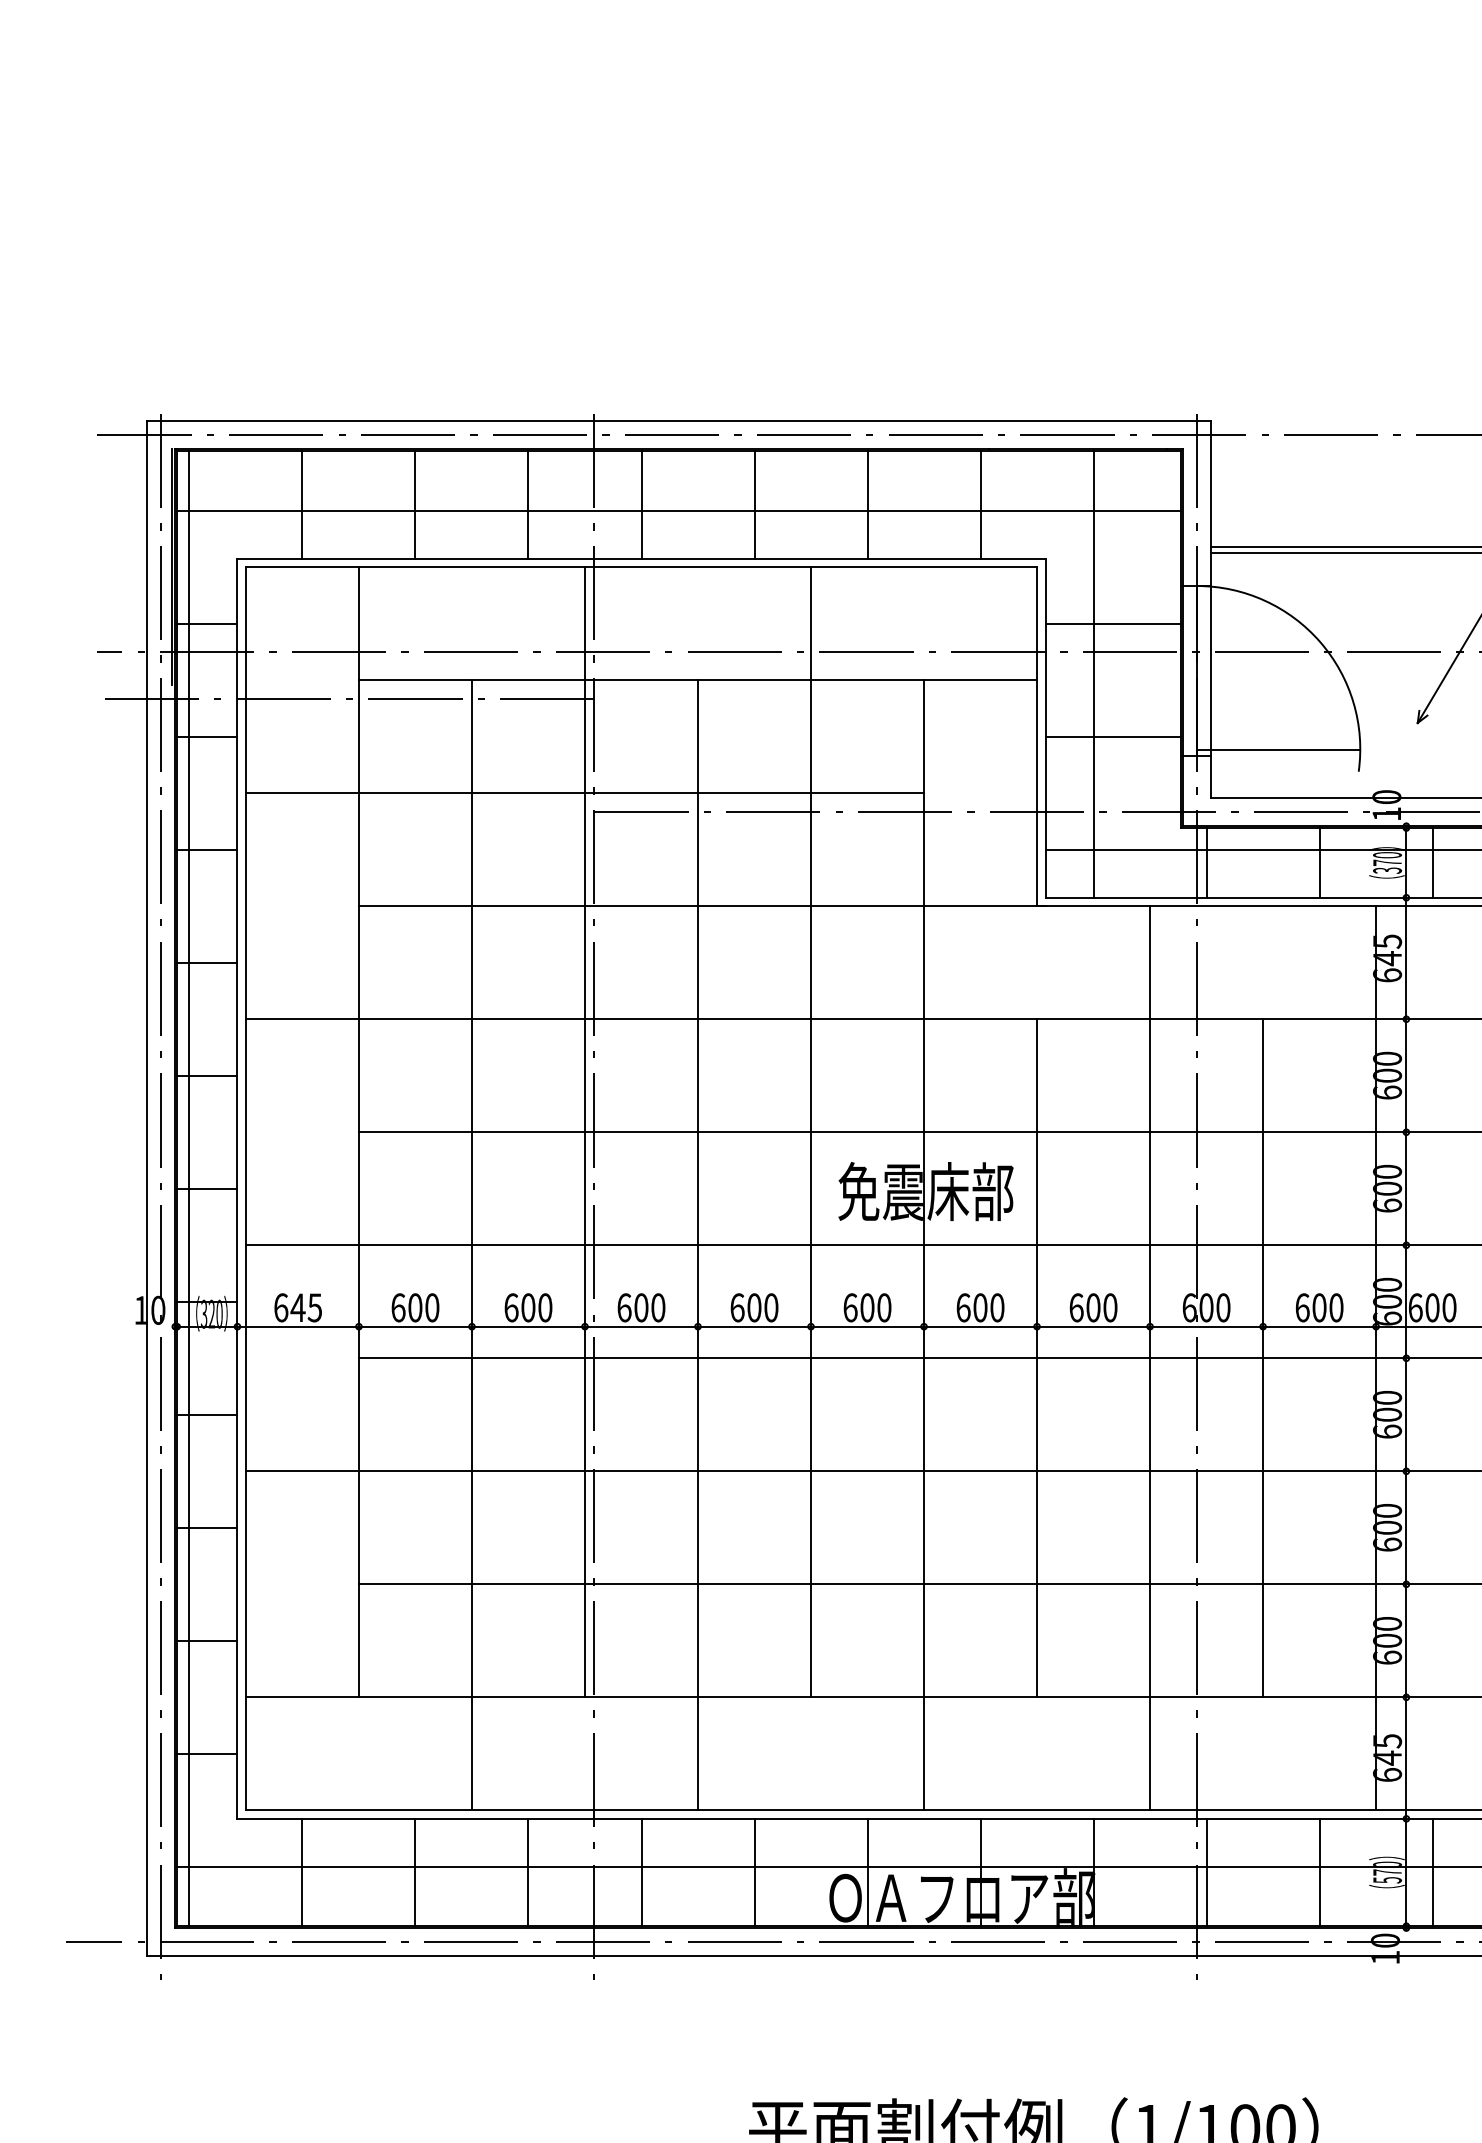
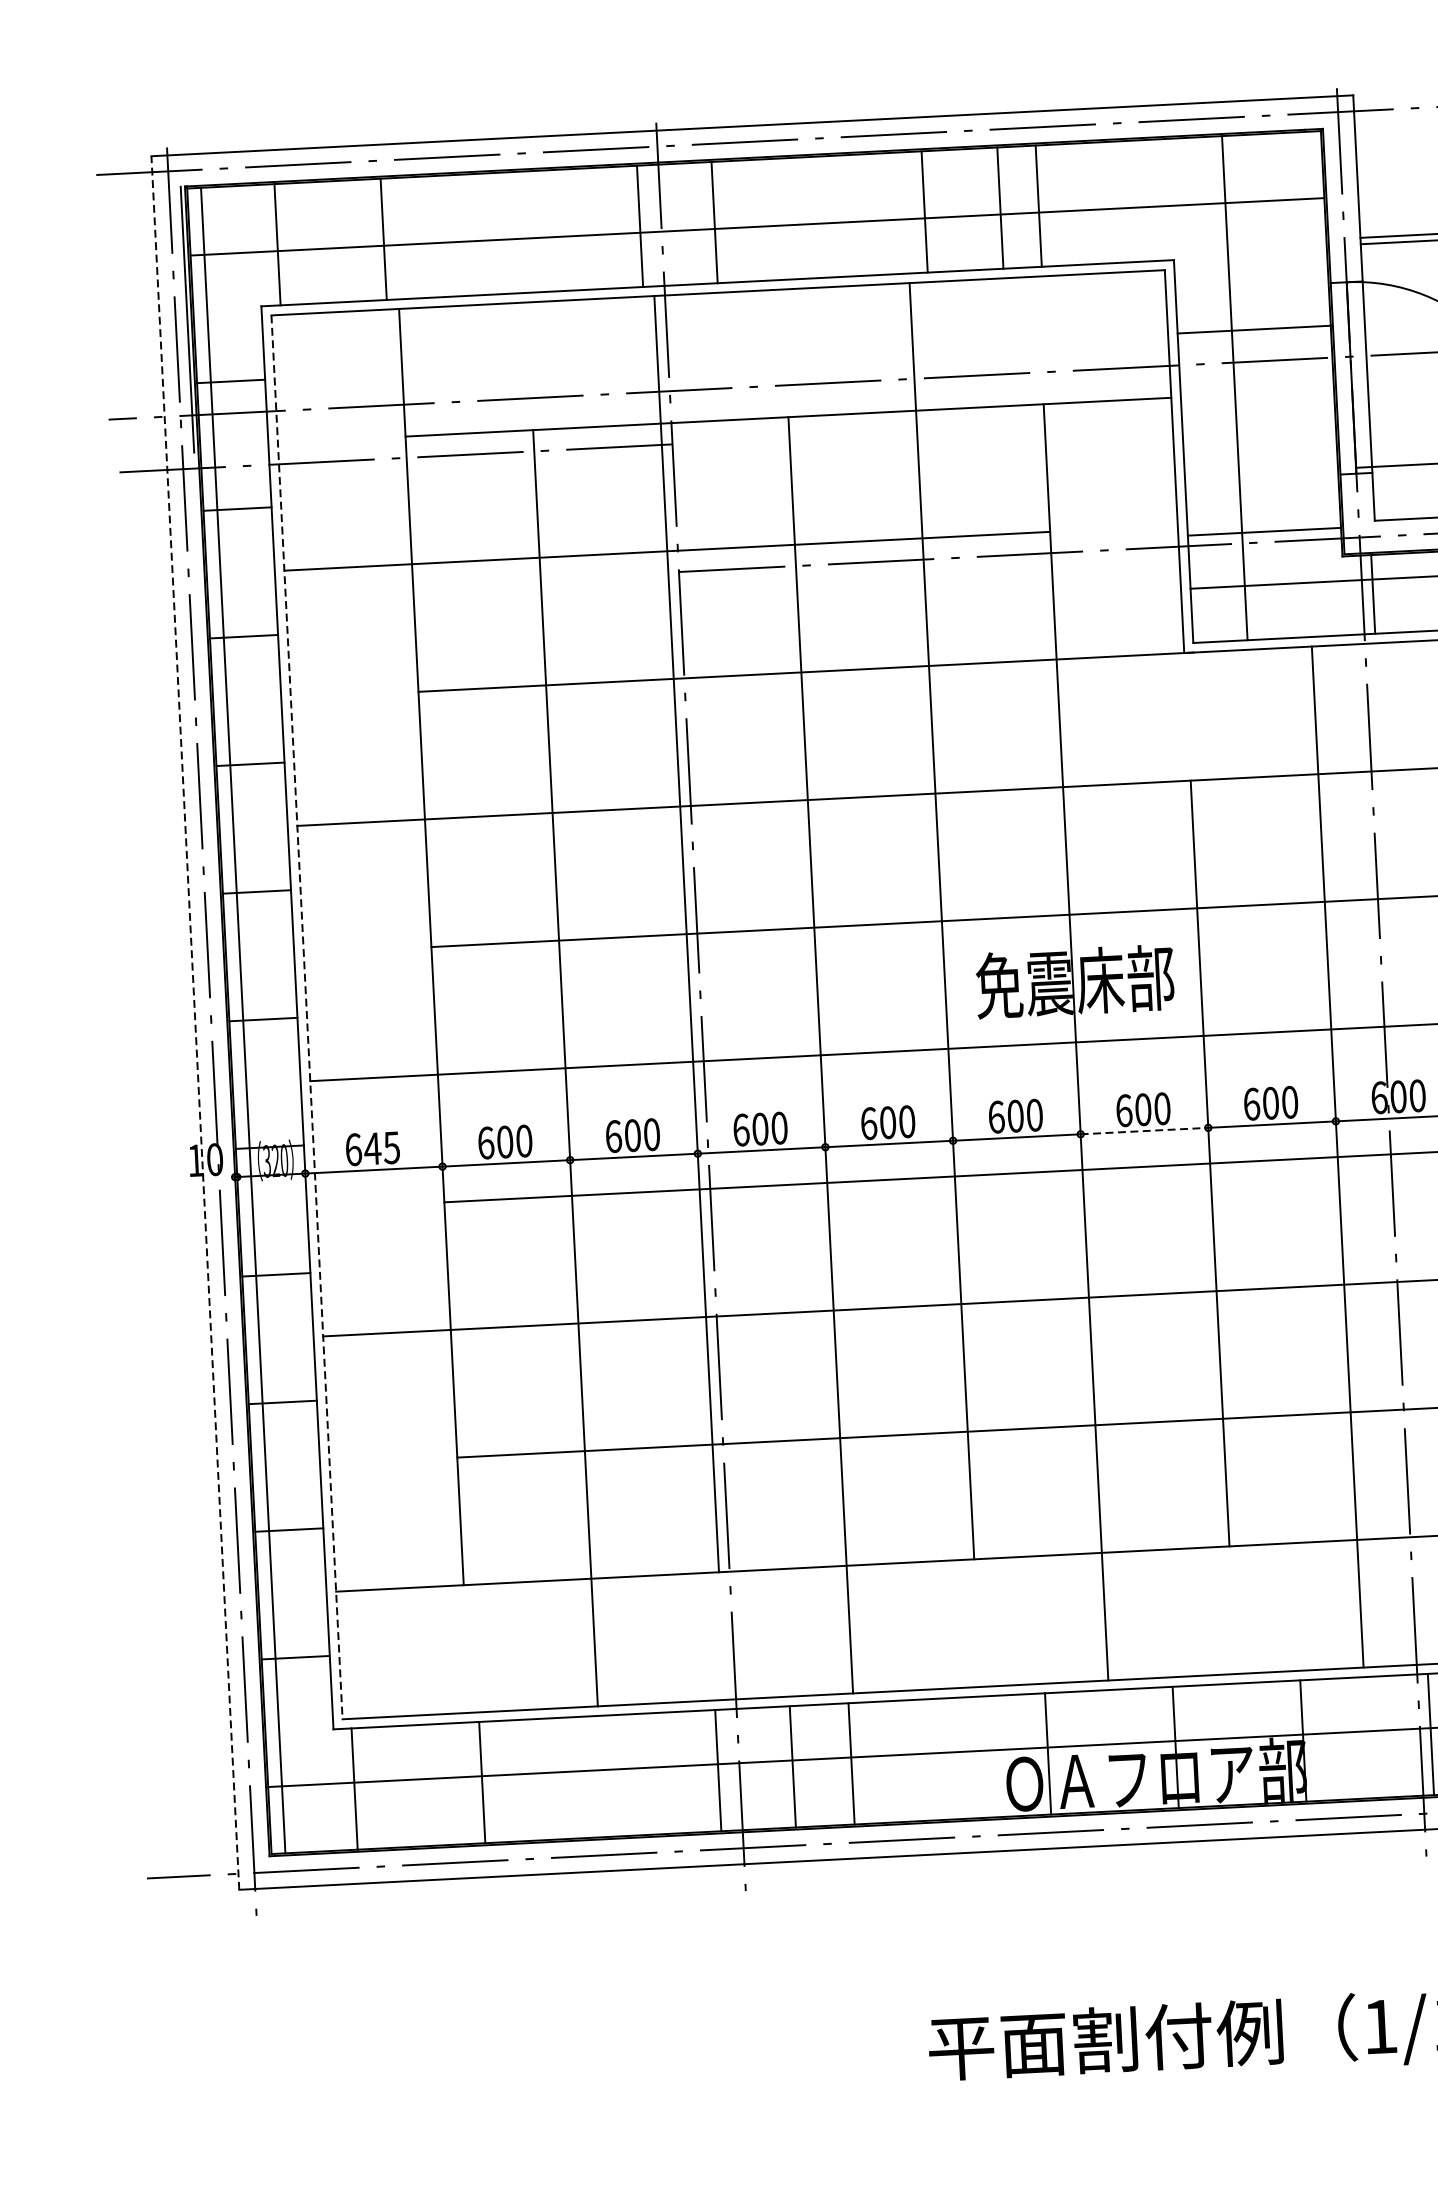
line: (302, 504) -> (277, 244), moved
line: (415, 504) -> (383, 238), moved
line: (528, 504) -> (640, 225), moved
line: (754, 504) -> (924, 211), moved
line: (867, 504) -> (1038, 205), moved
line: (980, 504) -> (1000, 207), moved
line: (1113, 736) -> (1264, 531), moved
line: (147, 1188) -> (195, 1022), solid -> dashed
line: (245, 1188) -> (306, 1017), solid -> dashed
line: (980, 1326) -> (1144, 1130), solid -> dashed
line: (302, 1872) -> (354, 1789), moved
line: (415, 1872) -> (482, 1782), moved
line: (528, 1872) -> (718, 1770), moved
line: (754, 1872) -> (851, 1763), moved

